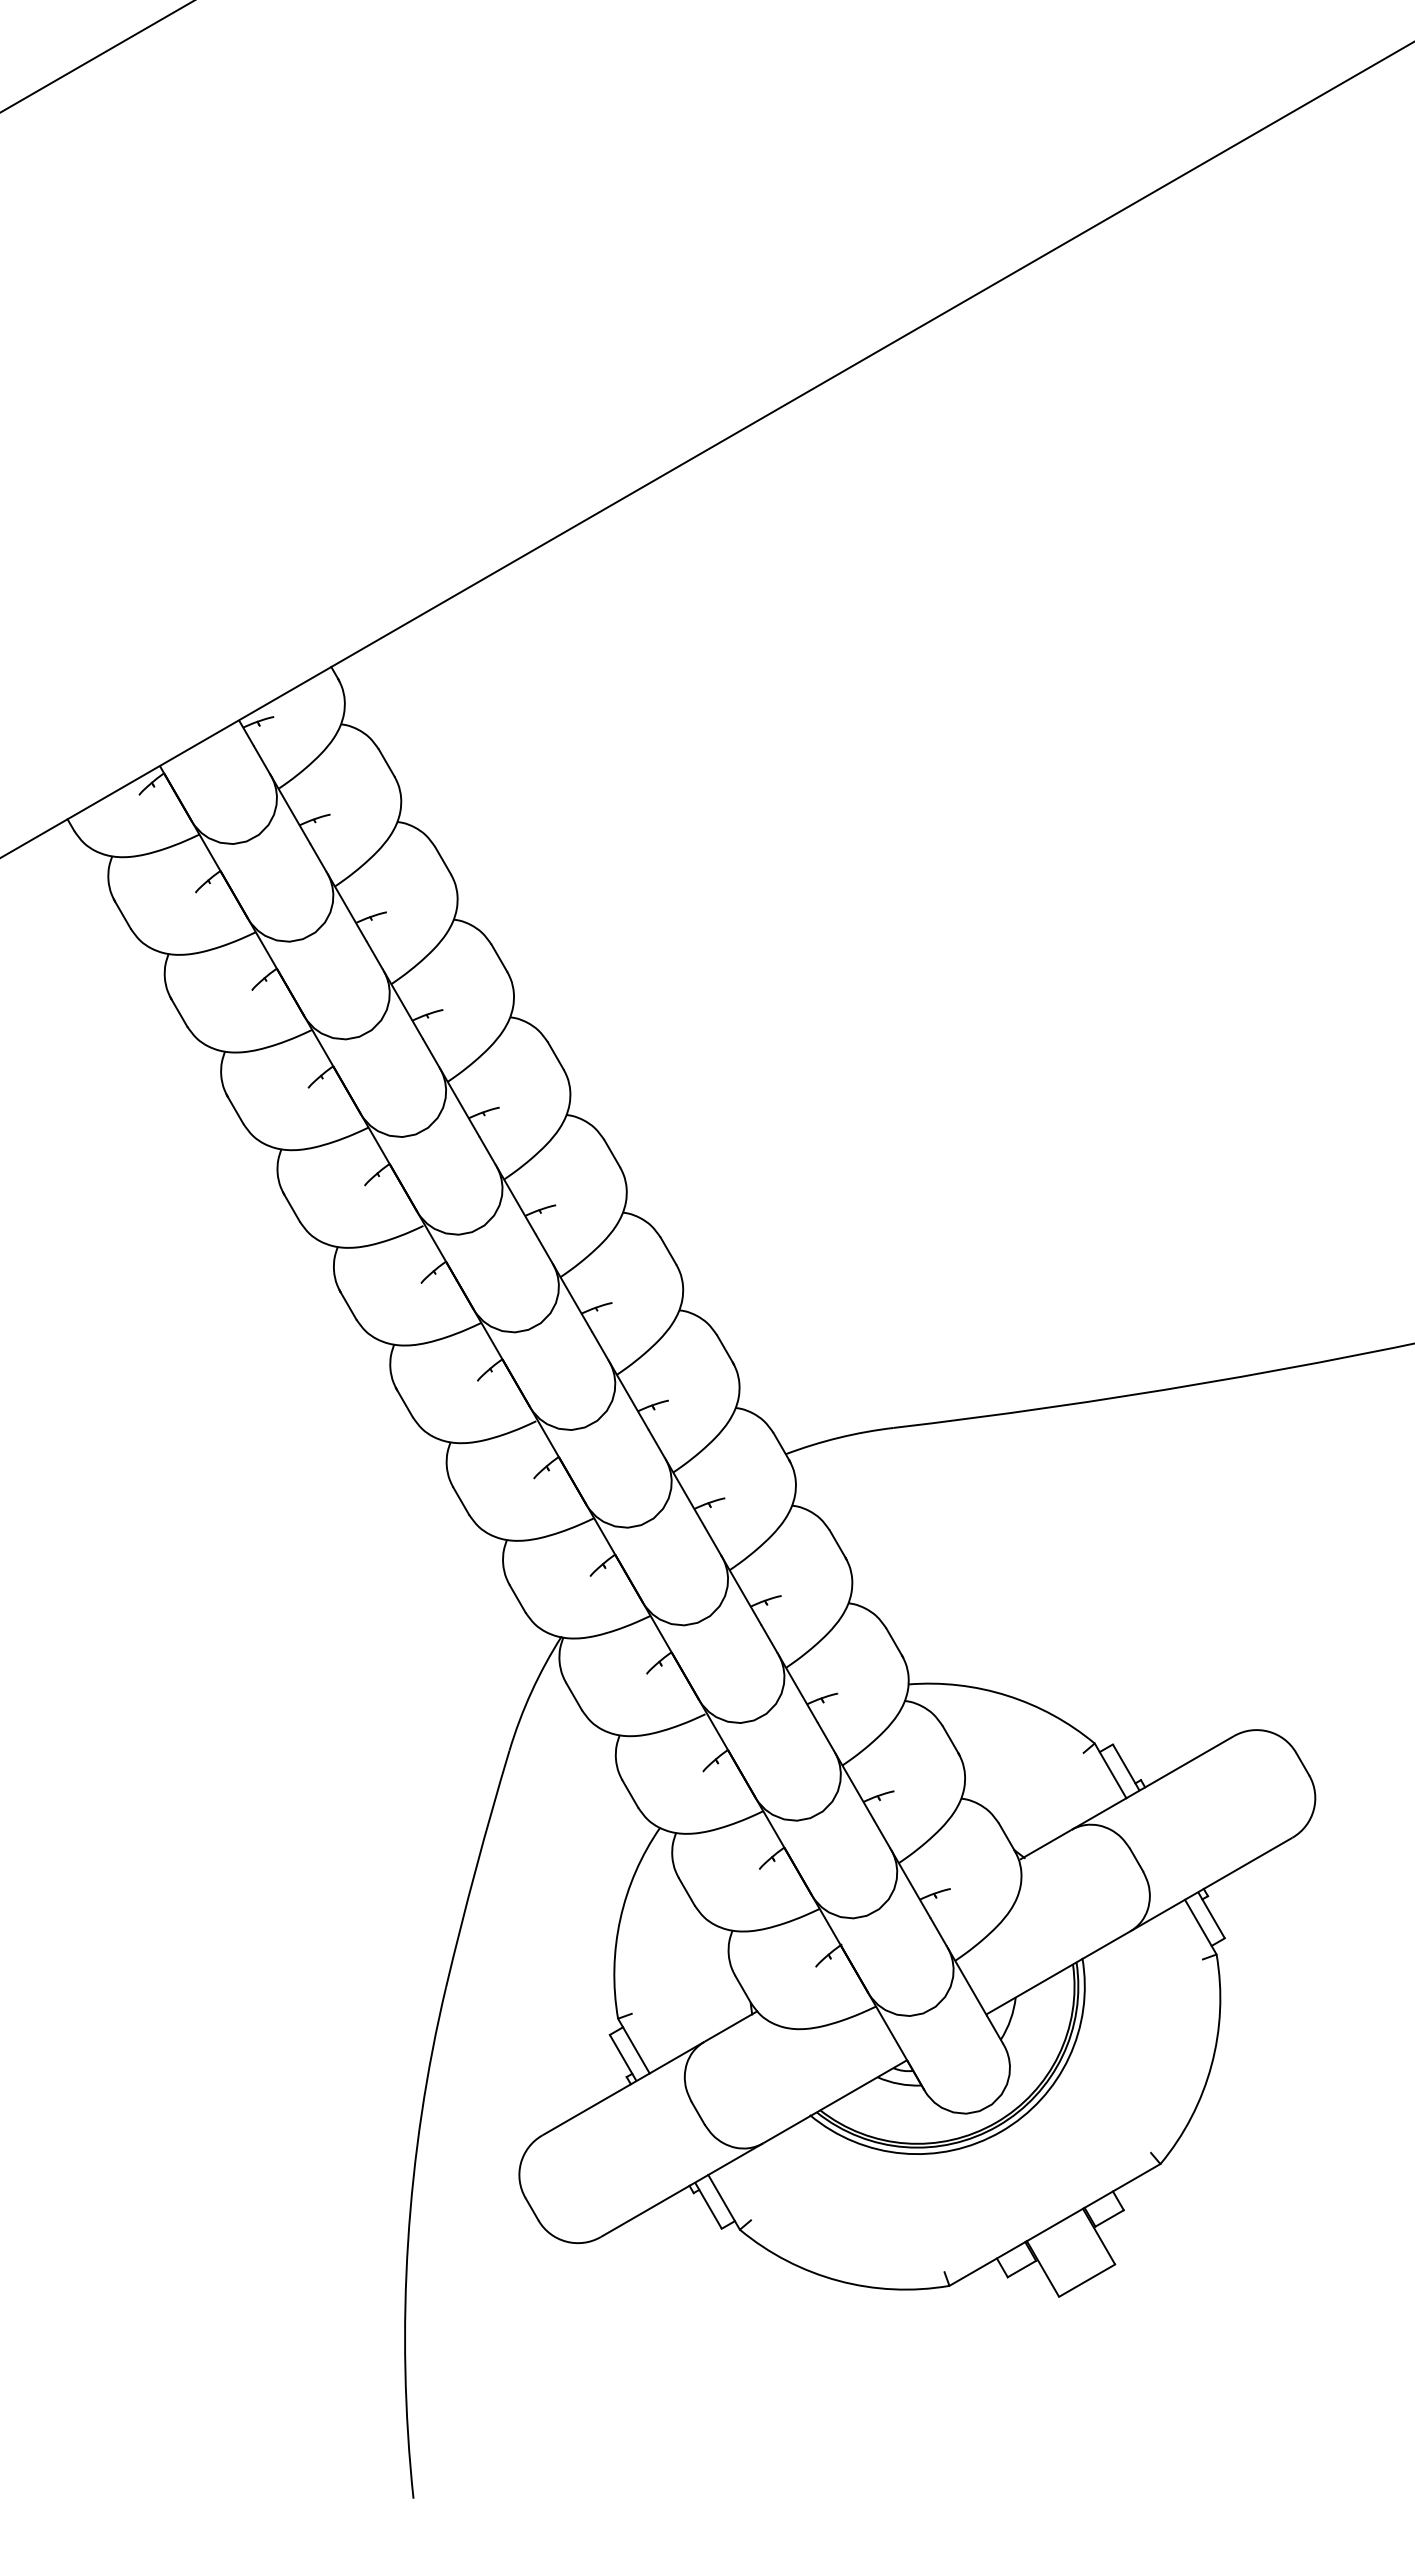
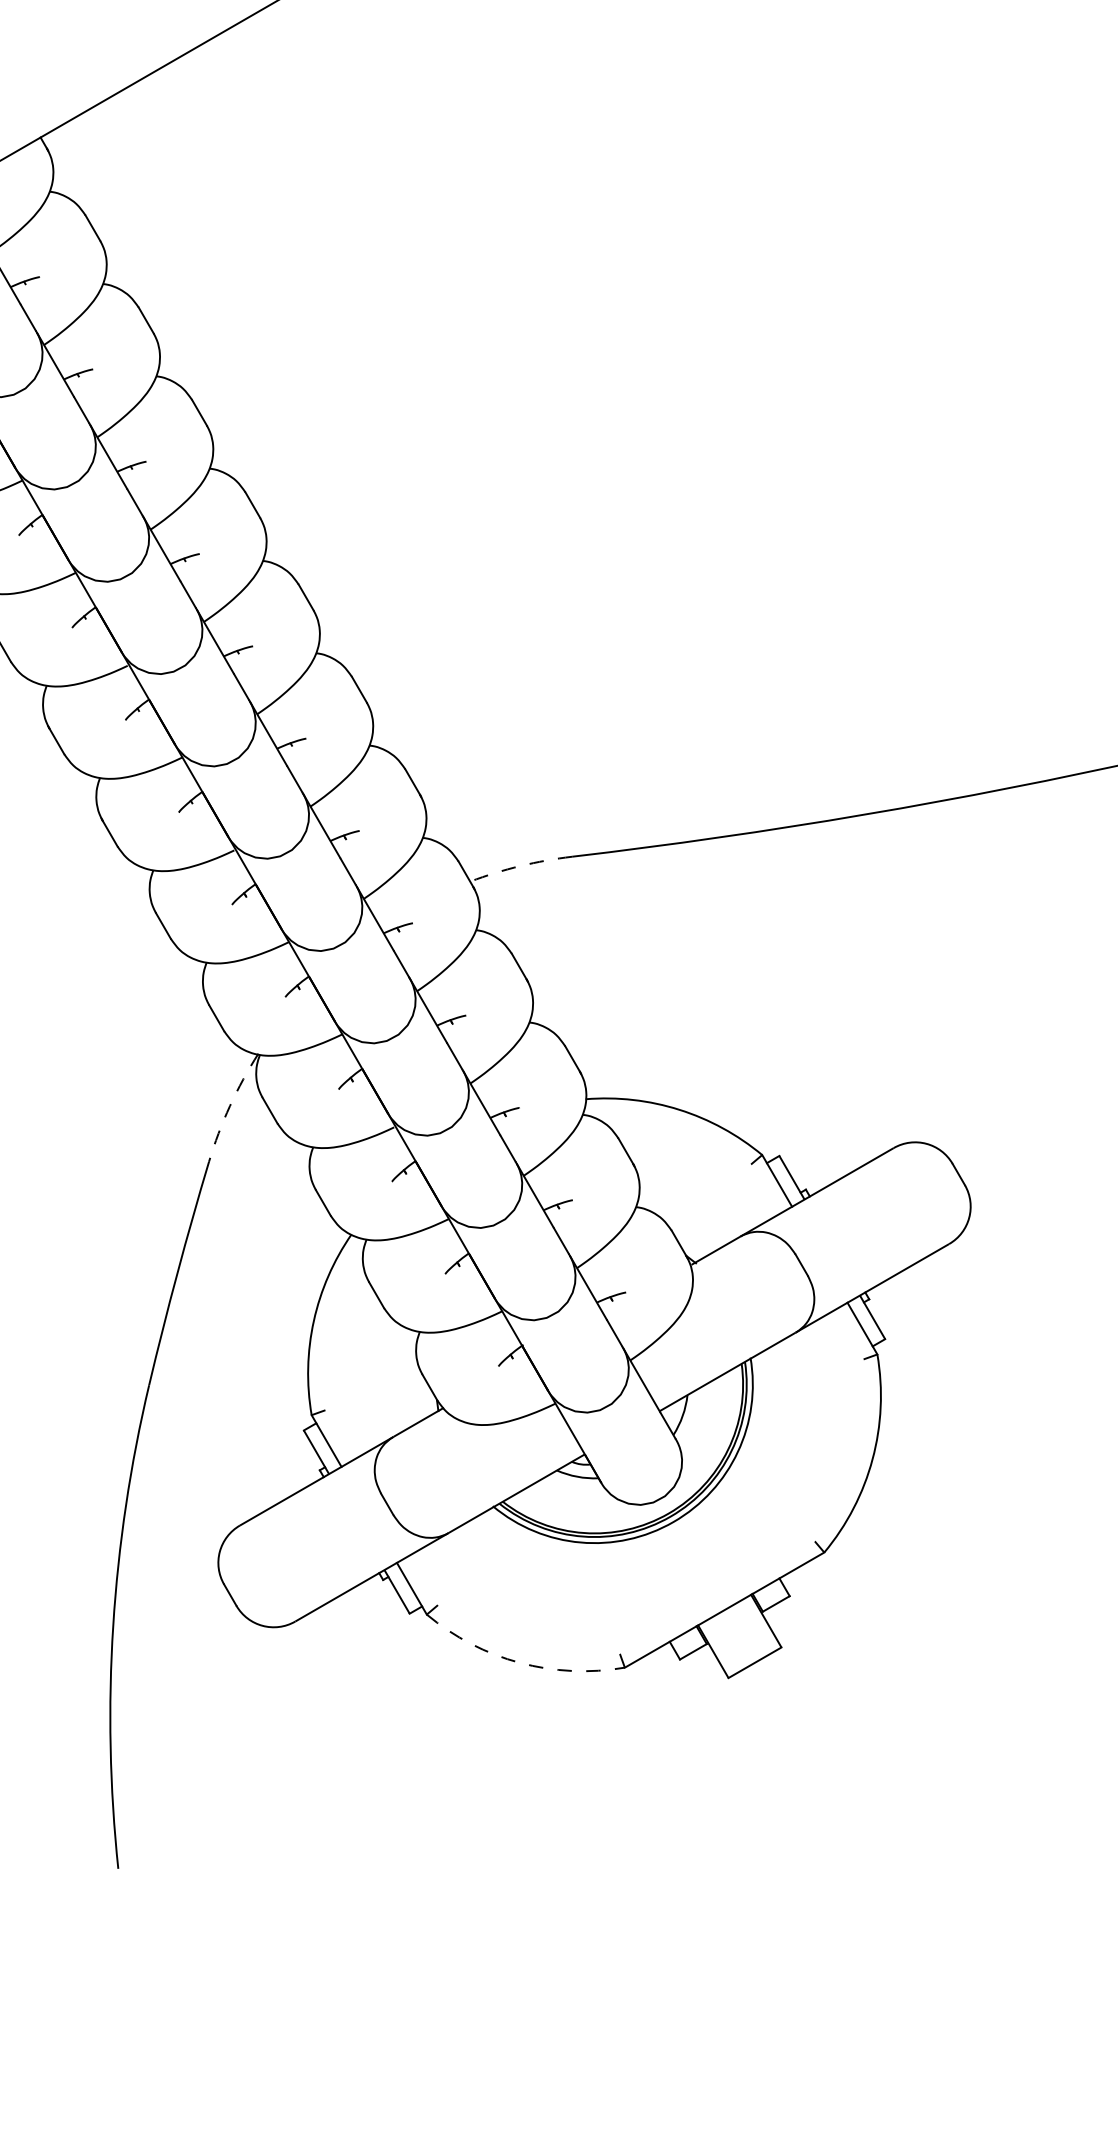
arc: (838, 1437) -> (520, 865), solid -> dashed
arc: (531, 1691) -> (229, 1105), solid -> dashed
arc: (838, 2280) -> (520, 1662), solid -> dashed

